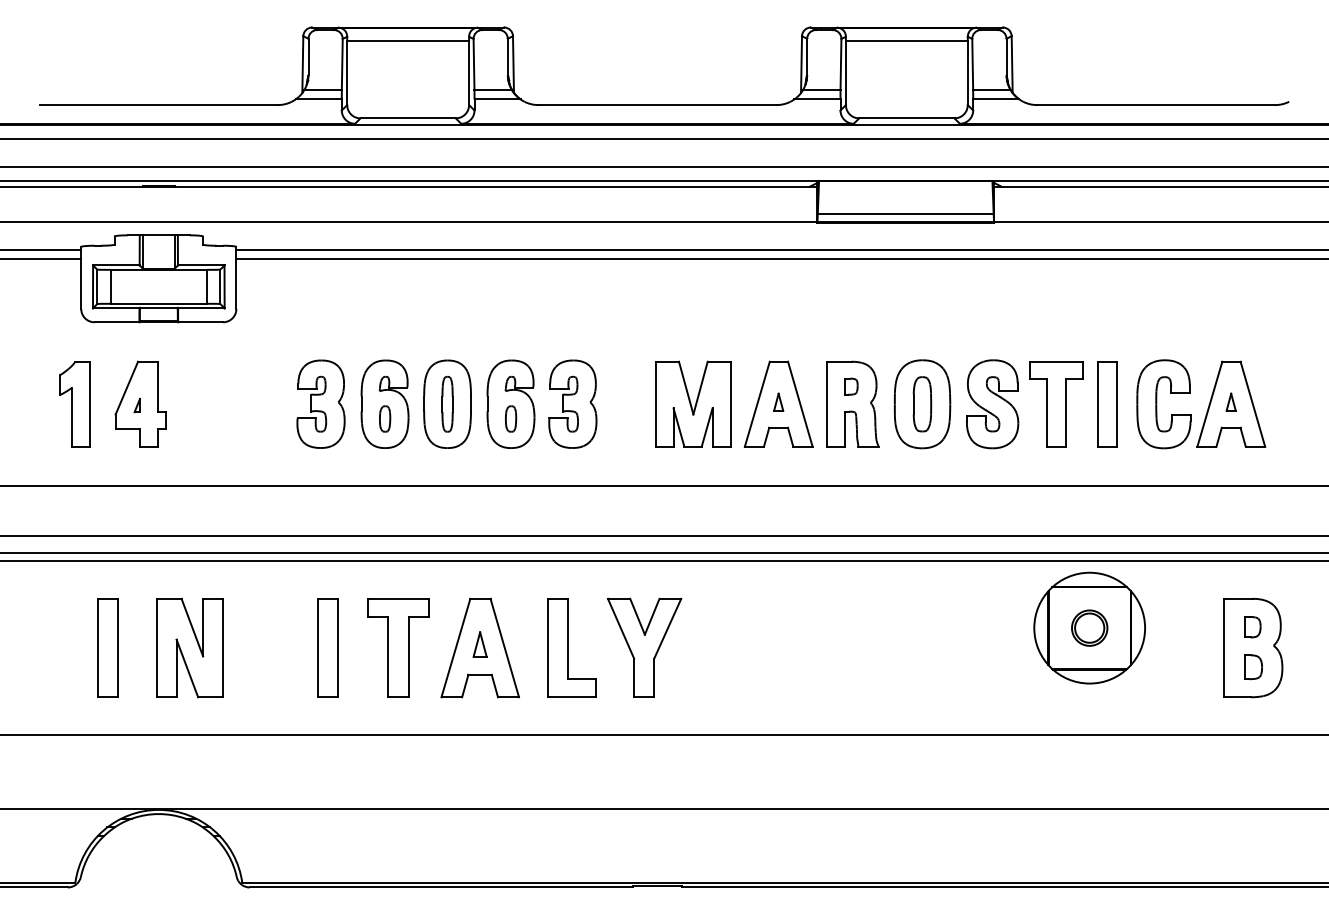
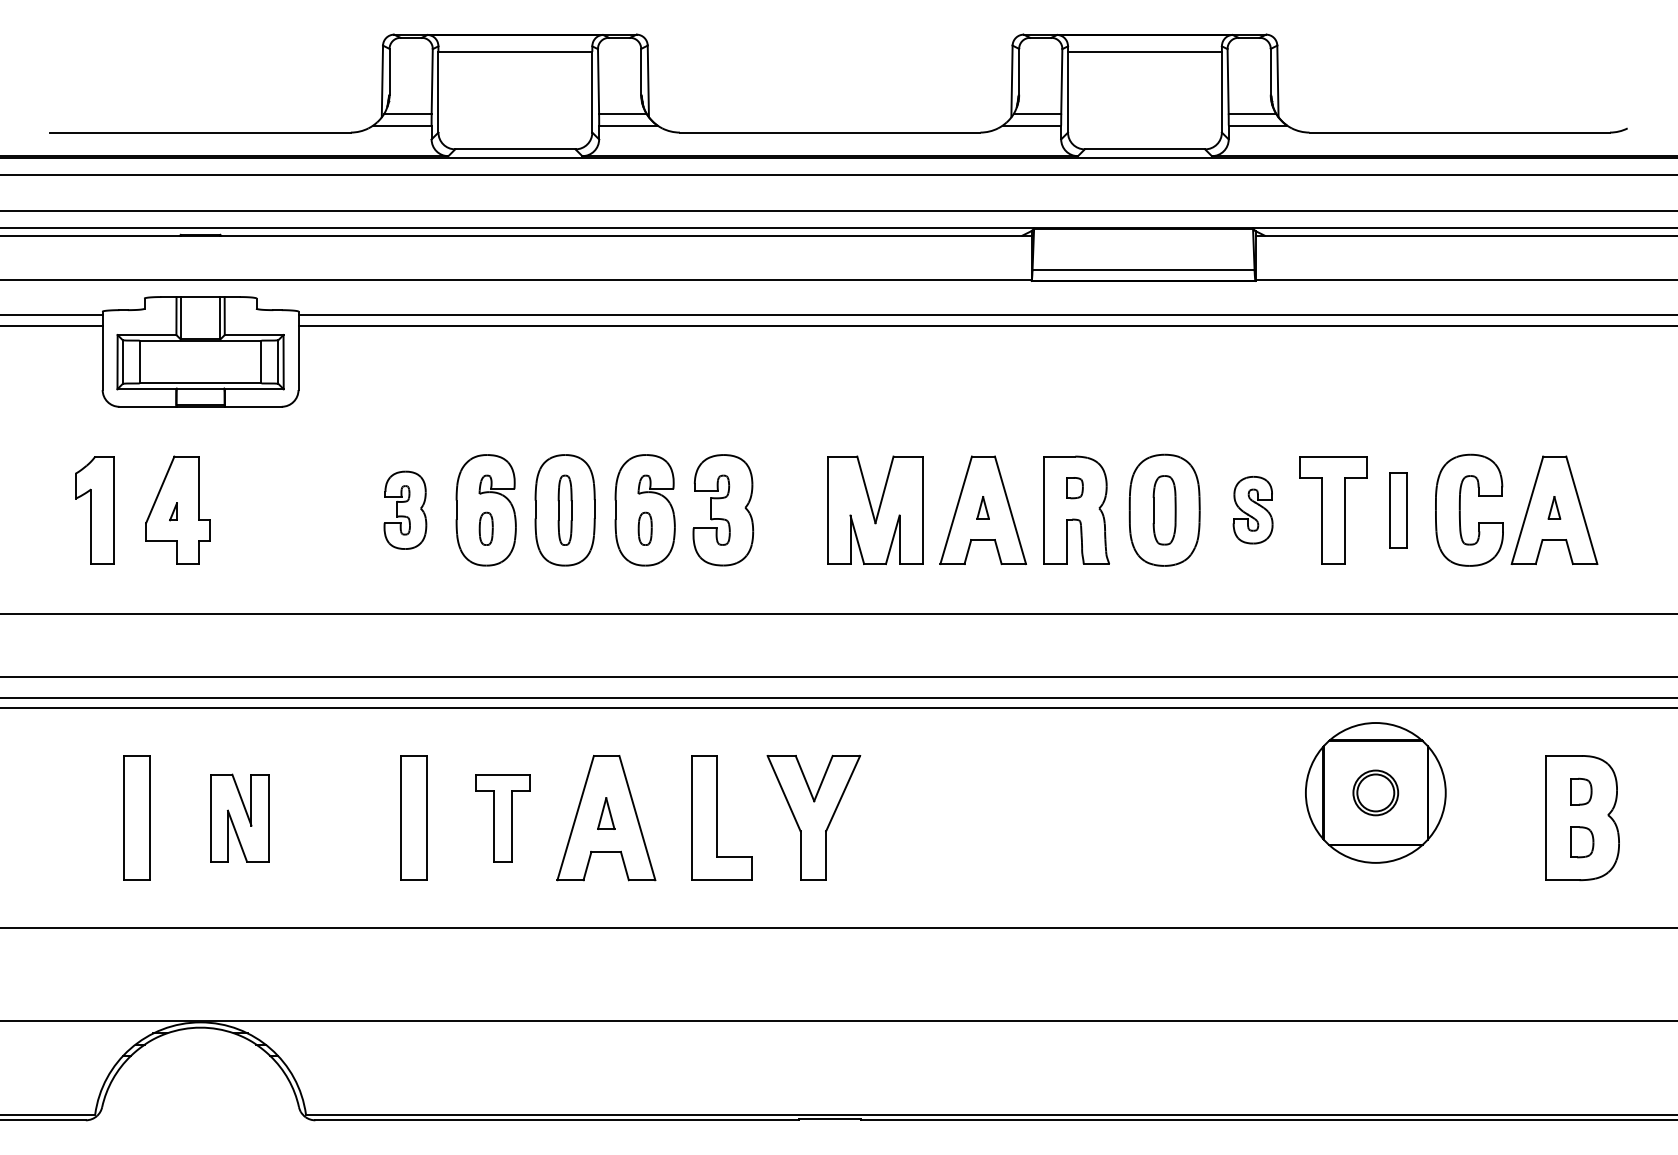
part: (992, 403) -> (1252, 509), size x0.6
part: (321, 404) -> (405, 510), size x0.7
part: (1107, 404) -> (1398, 510), size x0.7
part: (398, 647) -> (503, 817), size x0.7
part: (189, 648) -> (239, 818), size x0.7

